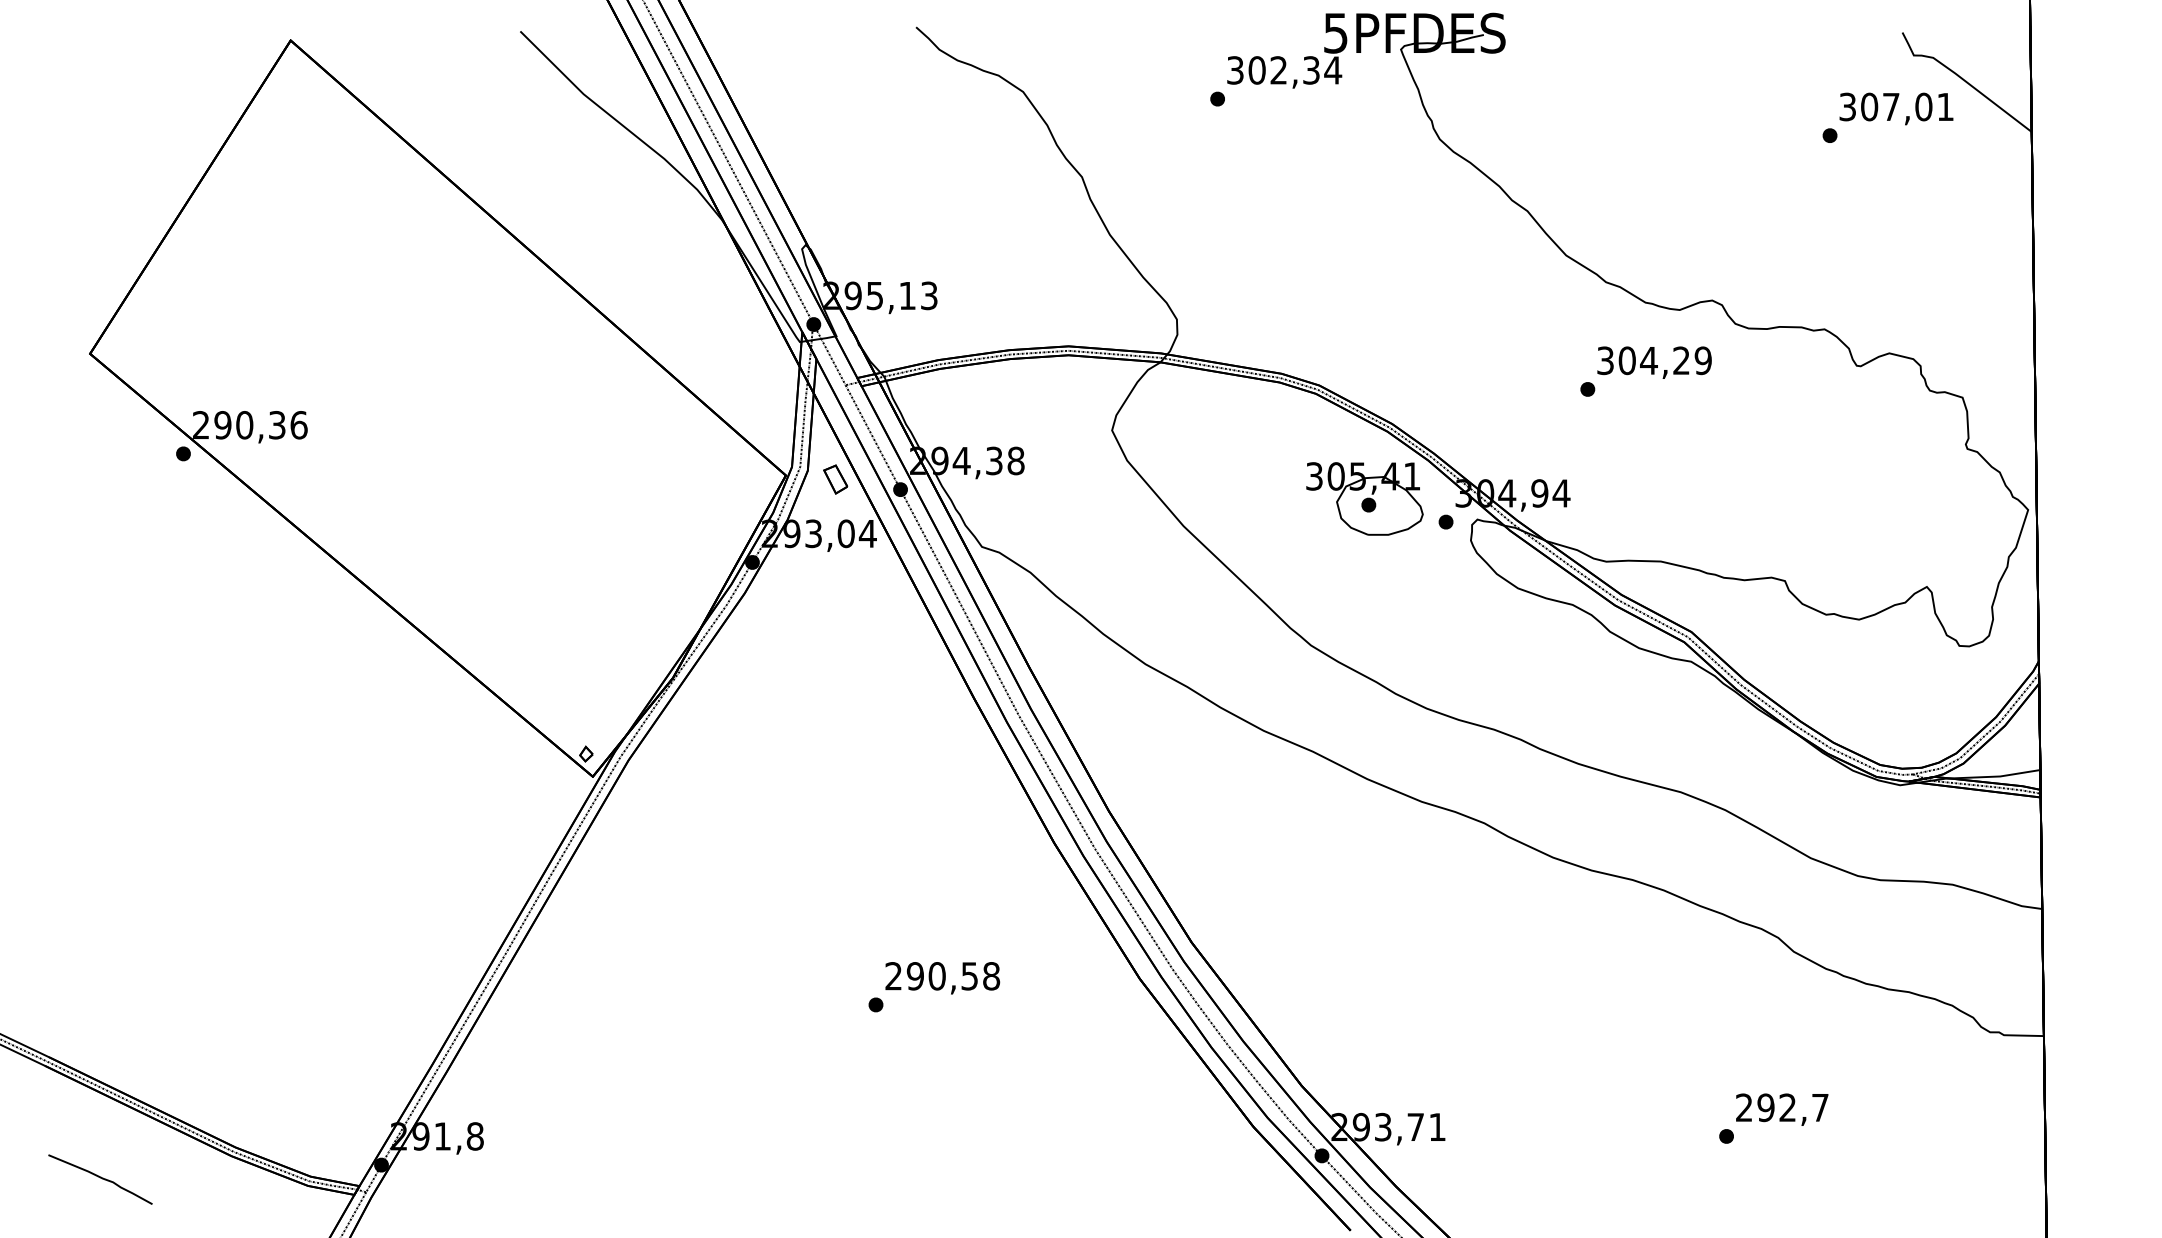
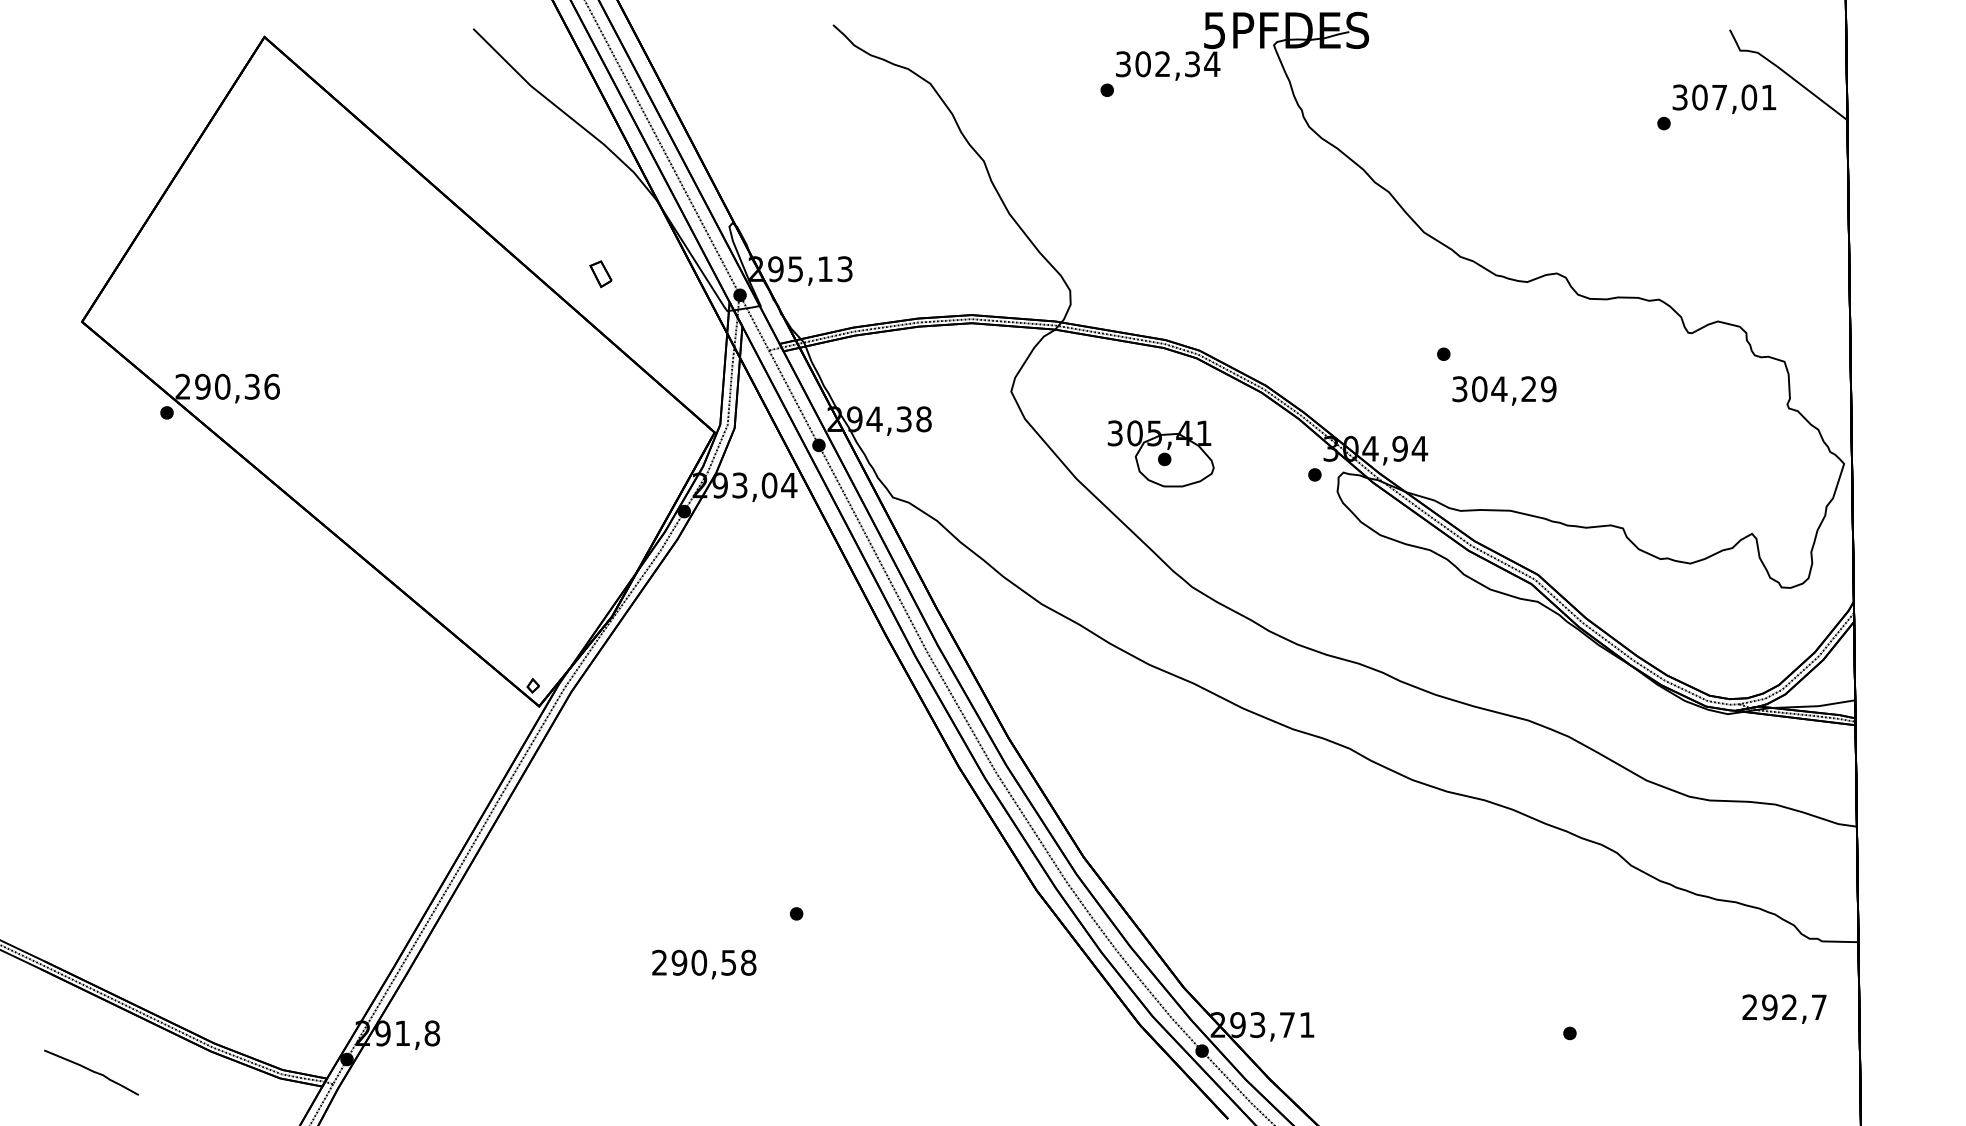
text: (1654, 362) -> (1504, 390), moved
part: (835, 479) -> (600, 274), moved
part: (1364, 498) -> (1160, 453), moved
text: (942, 978) -> (704, 964), moved
text: (1782, 1109) -> (1784, 1008), moved

